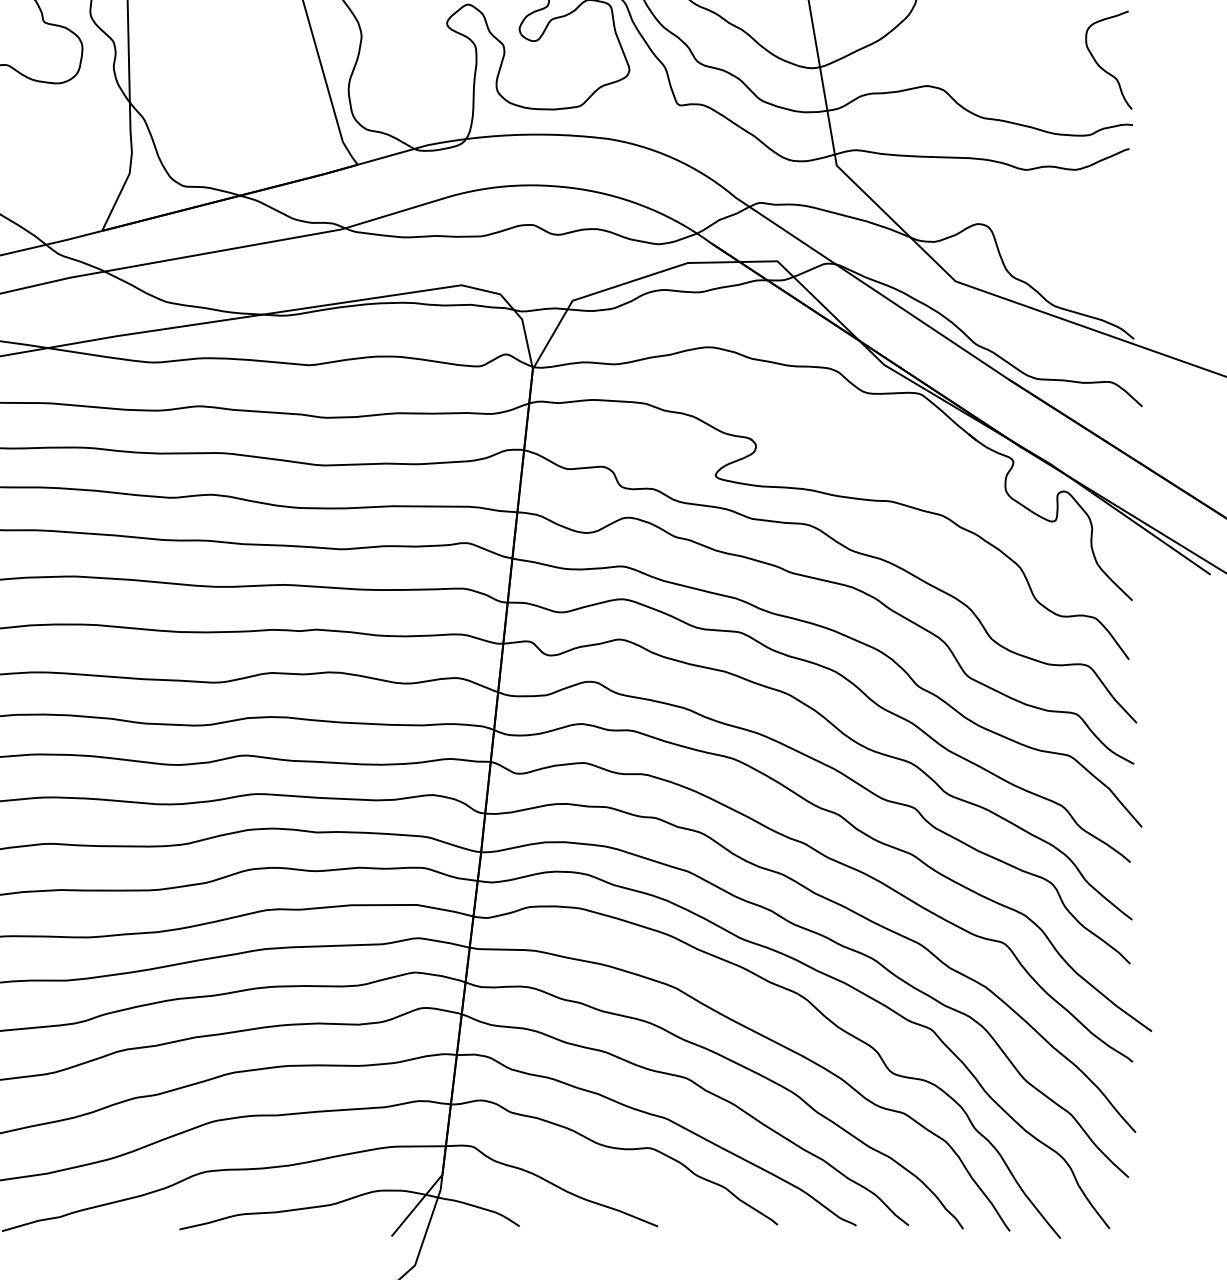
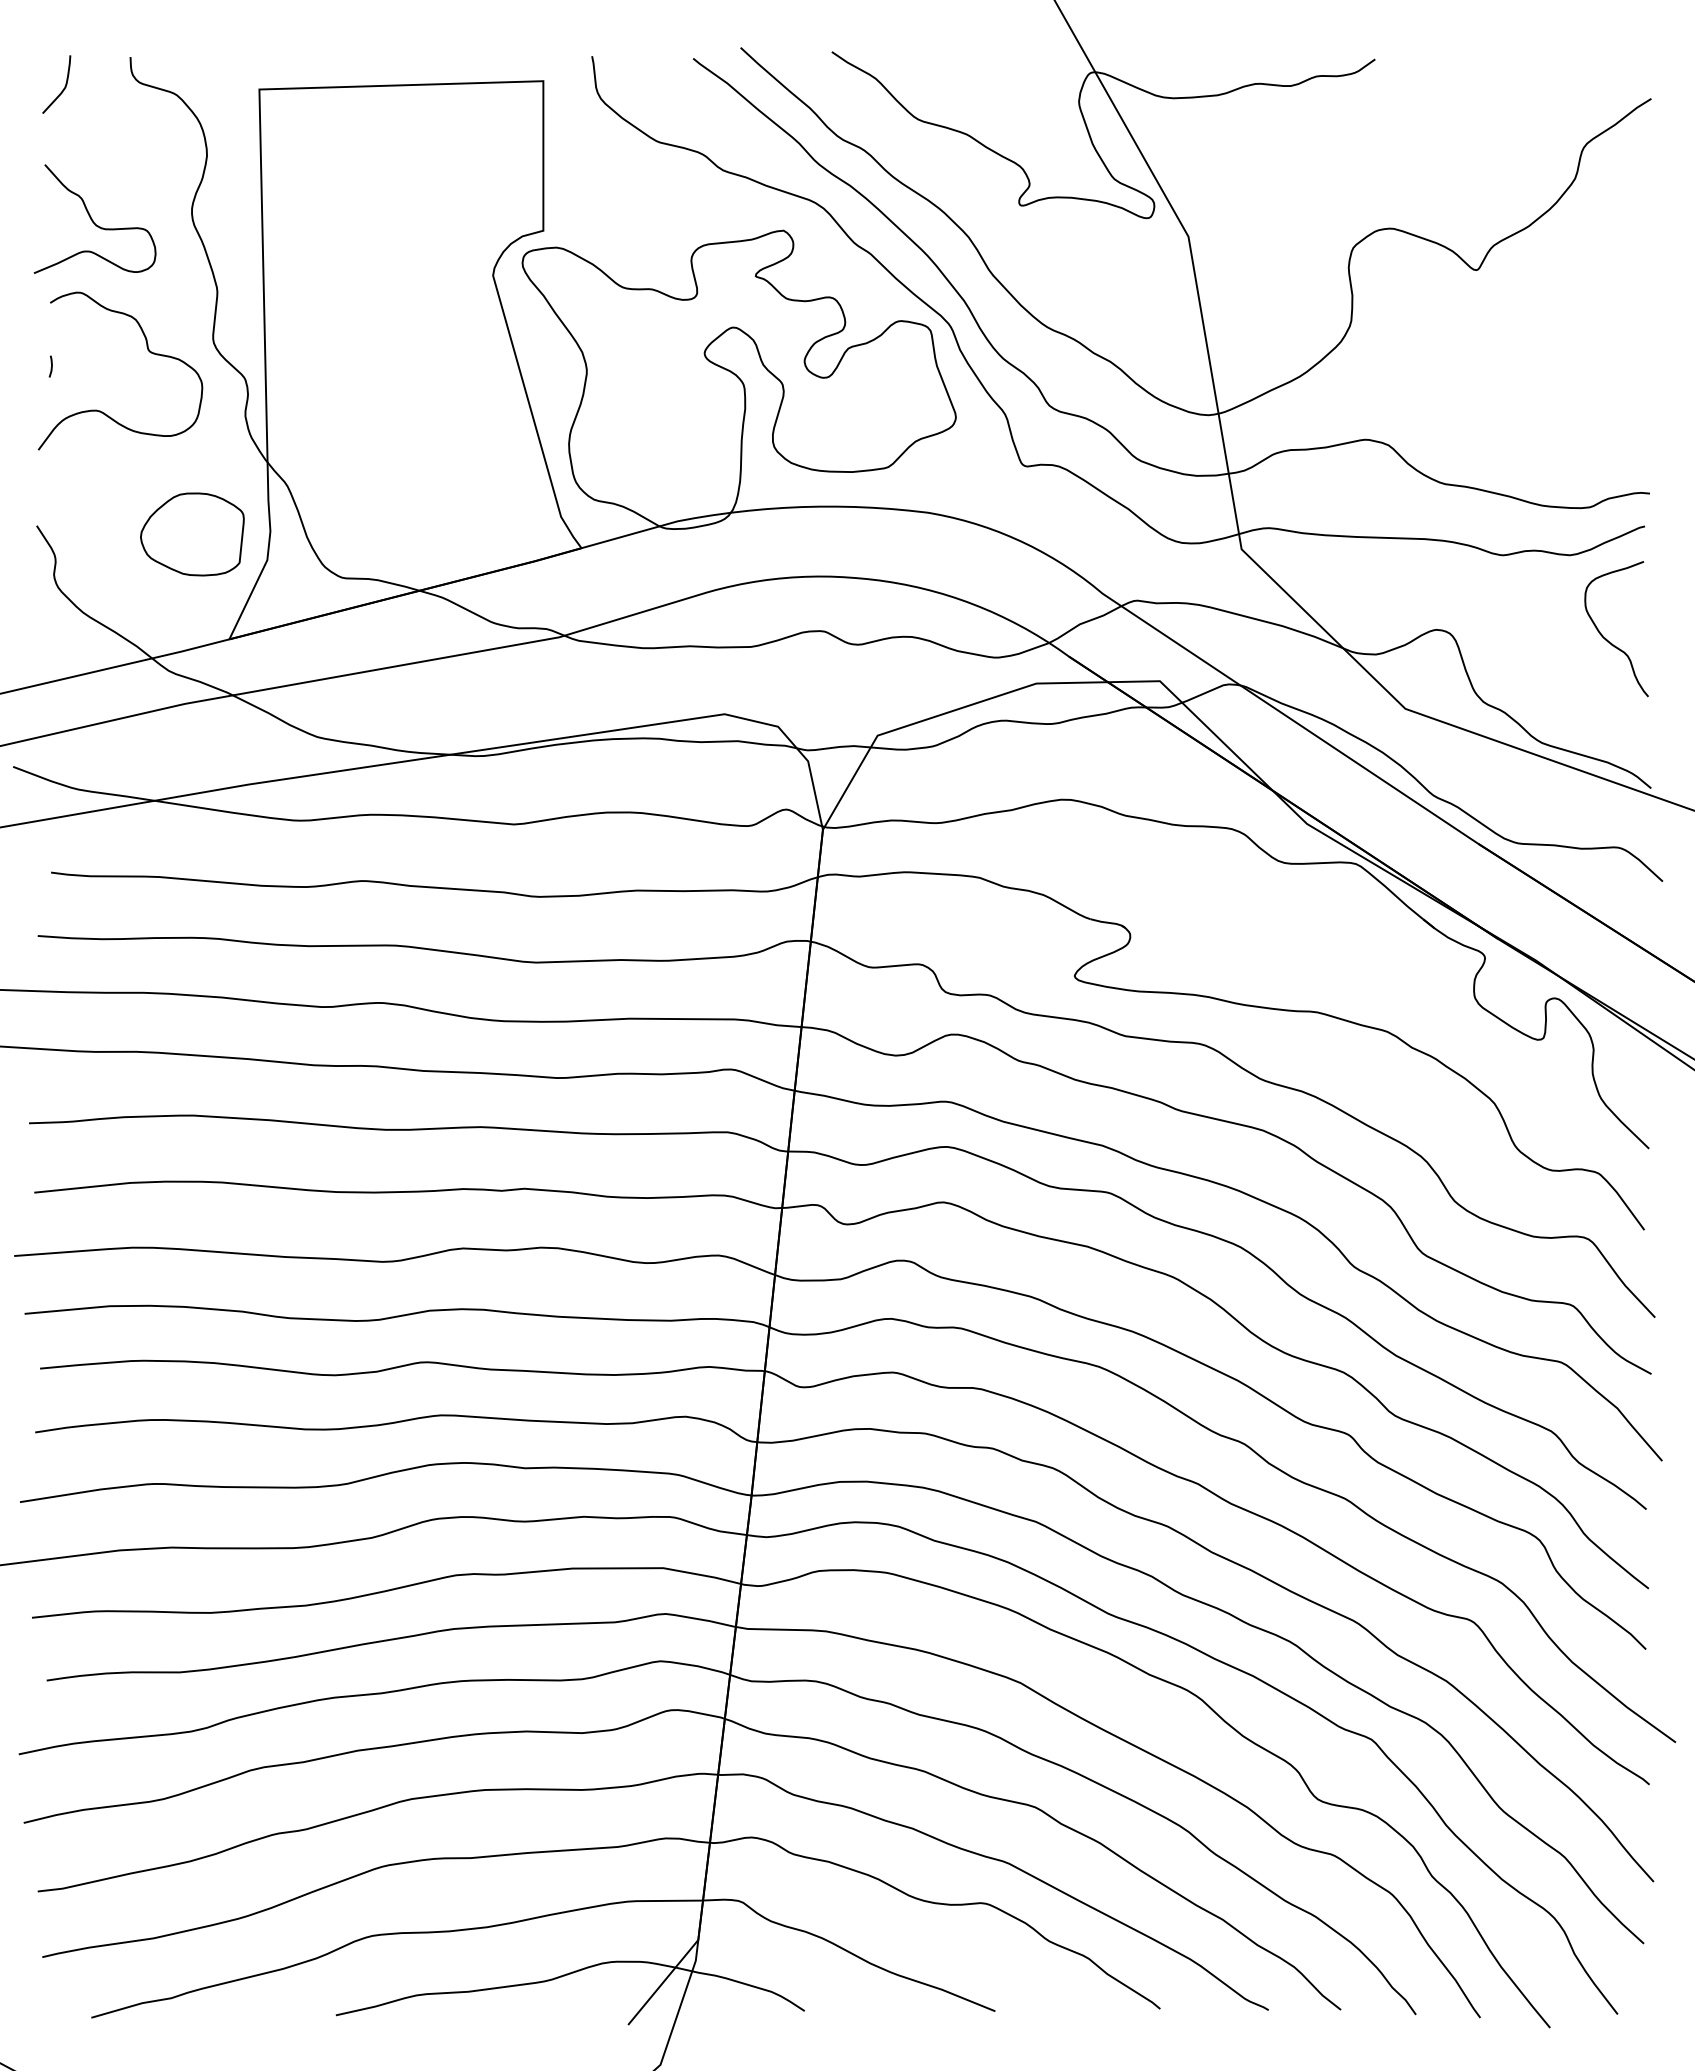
curve: (1101, 67) -> (1606, 638), moved
part: (75, 154) -> (192, 534), added

